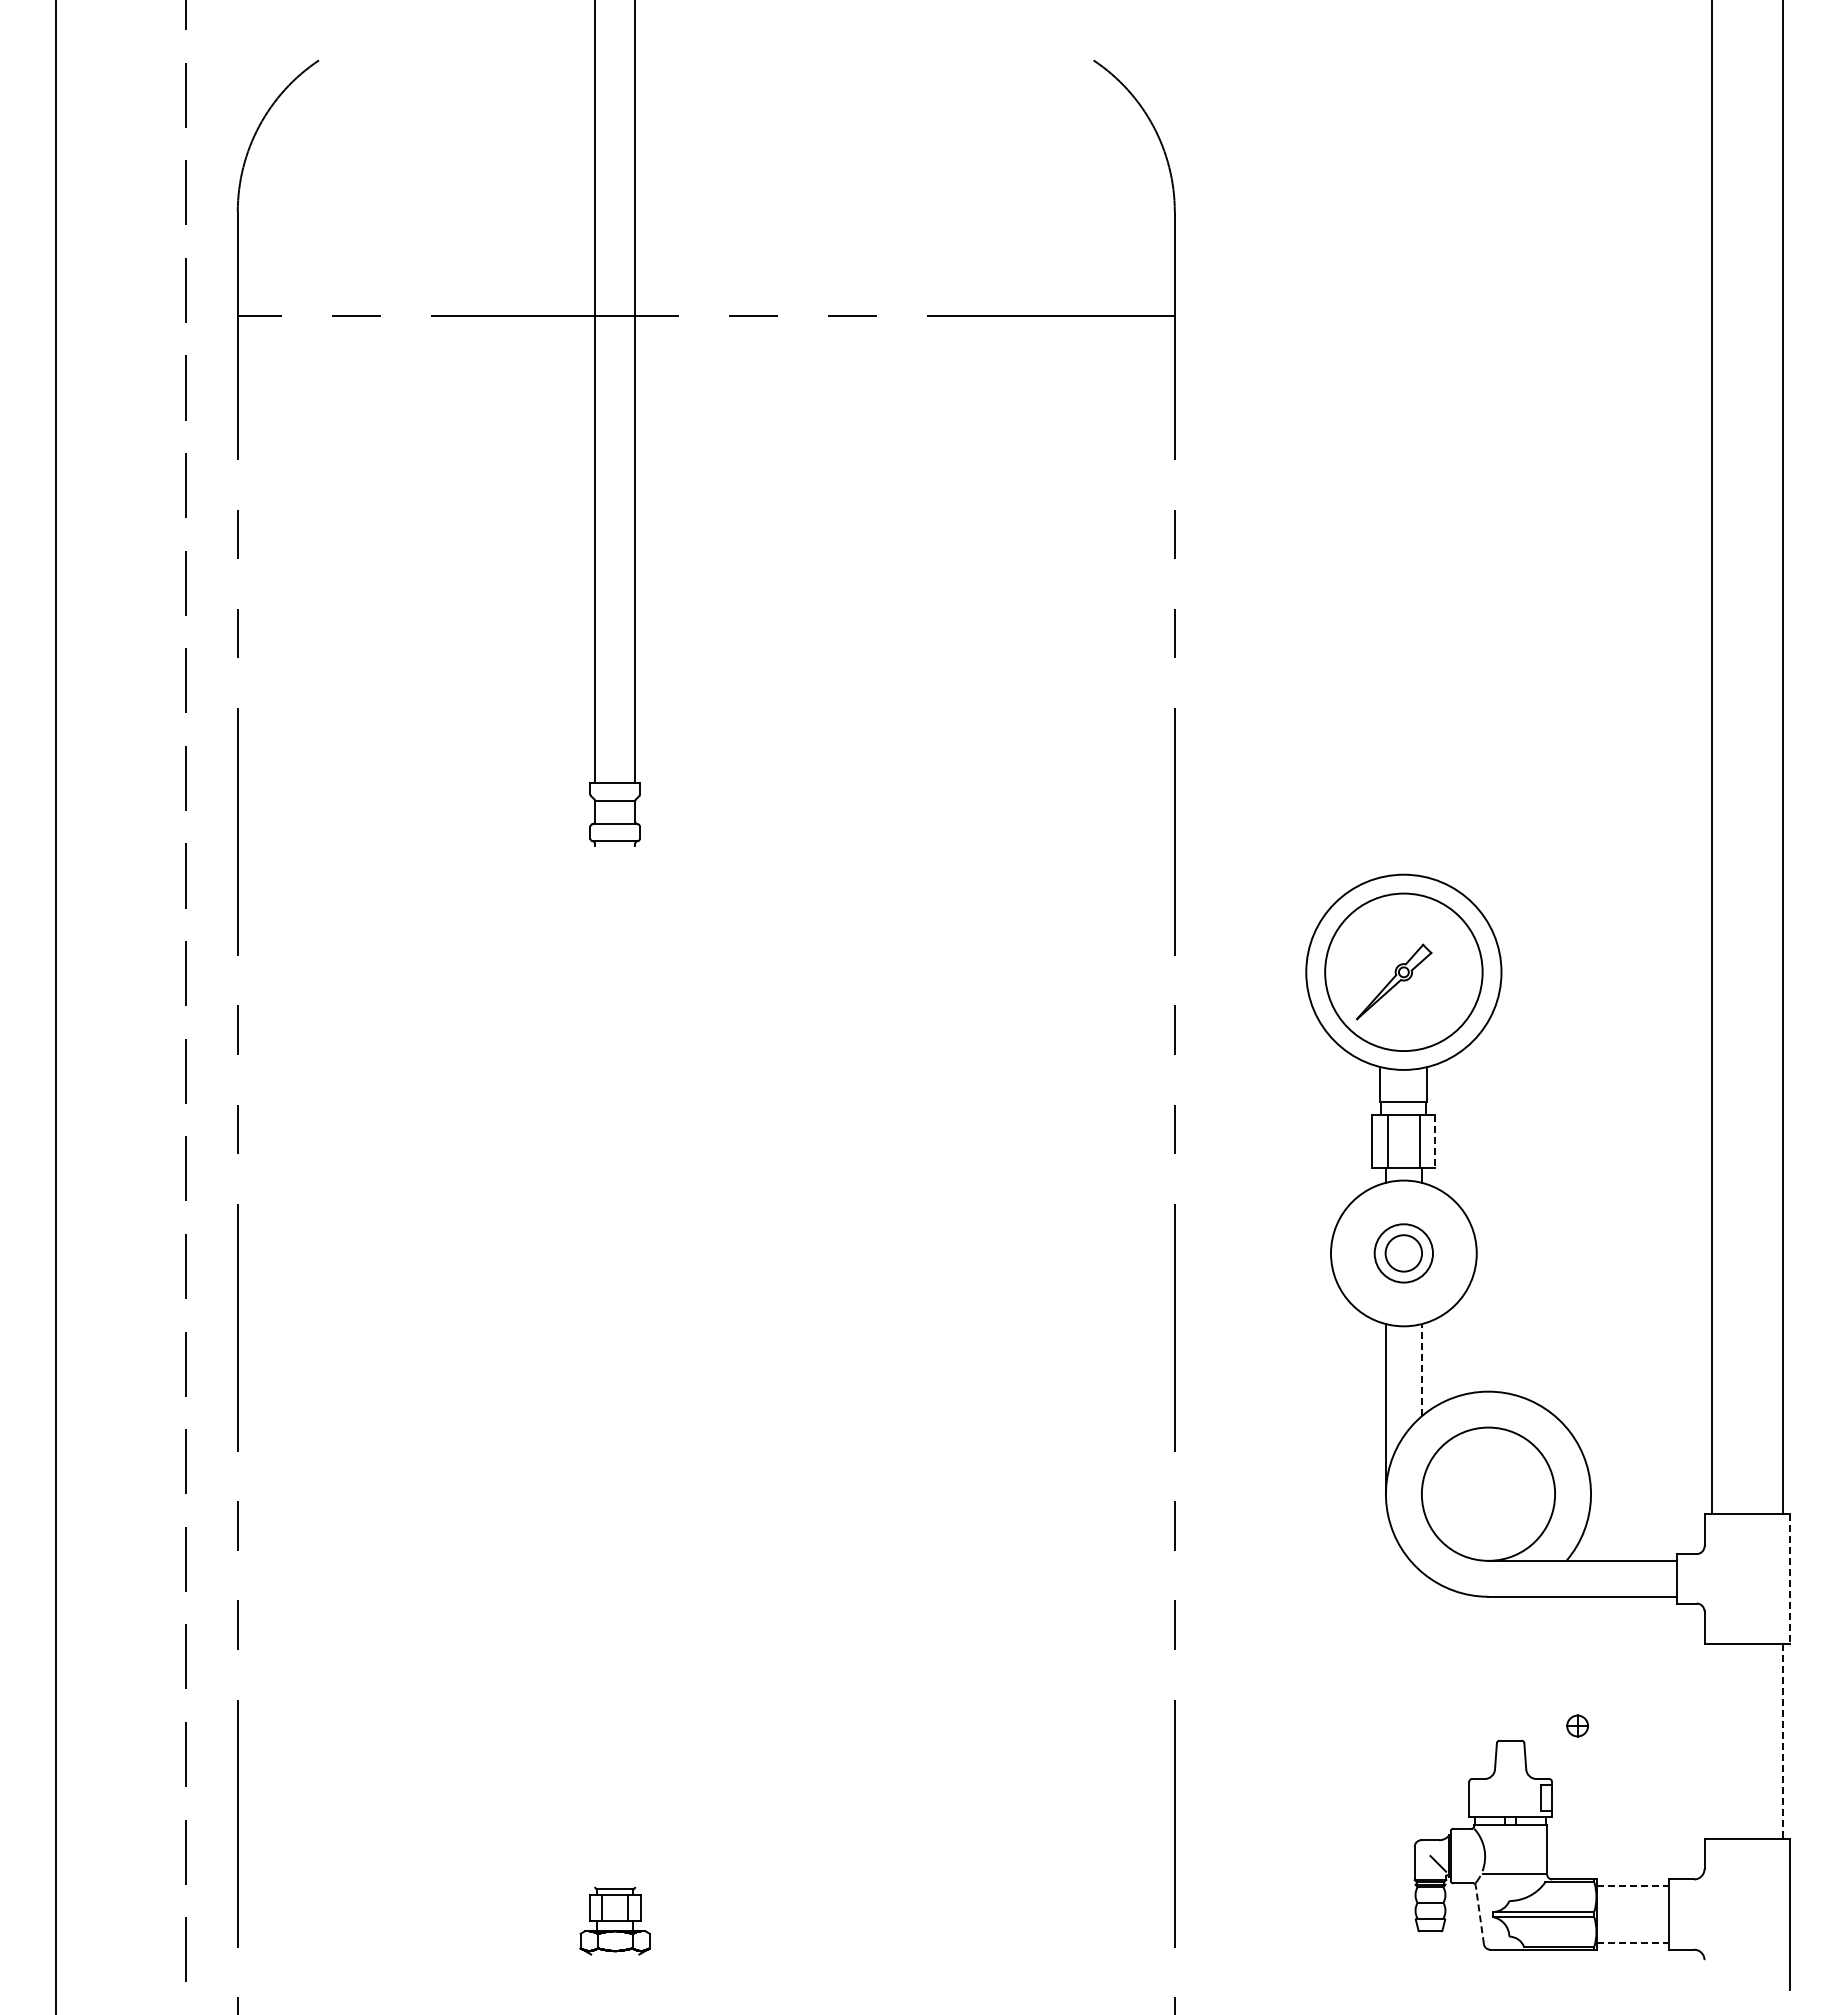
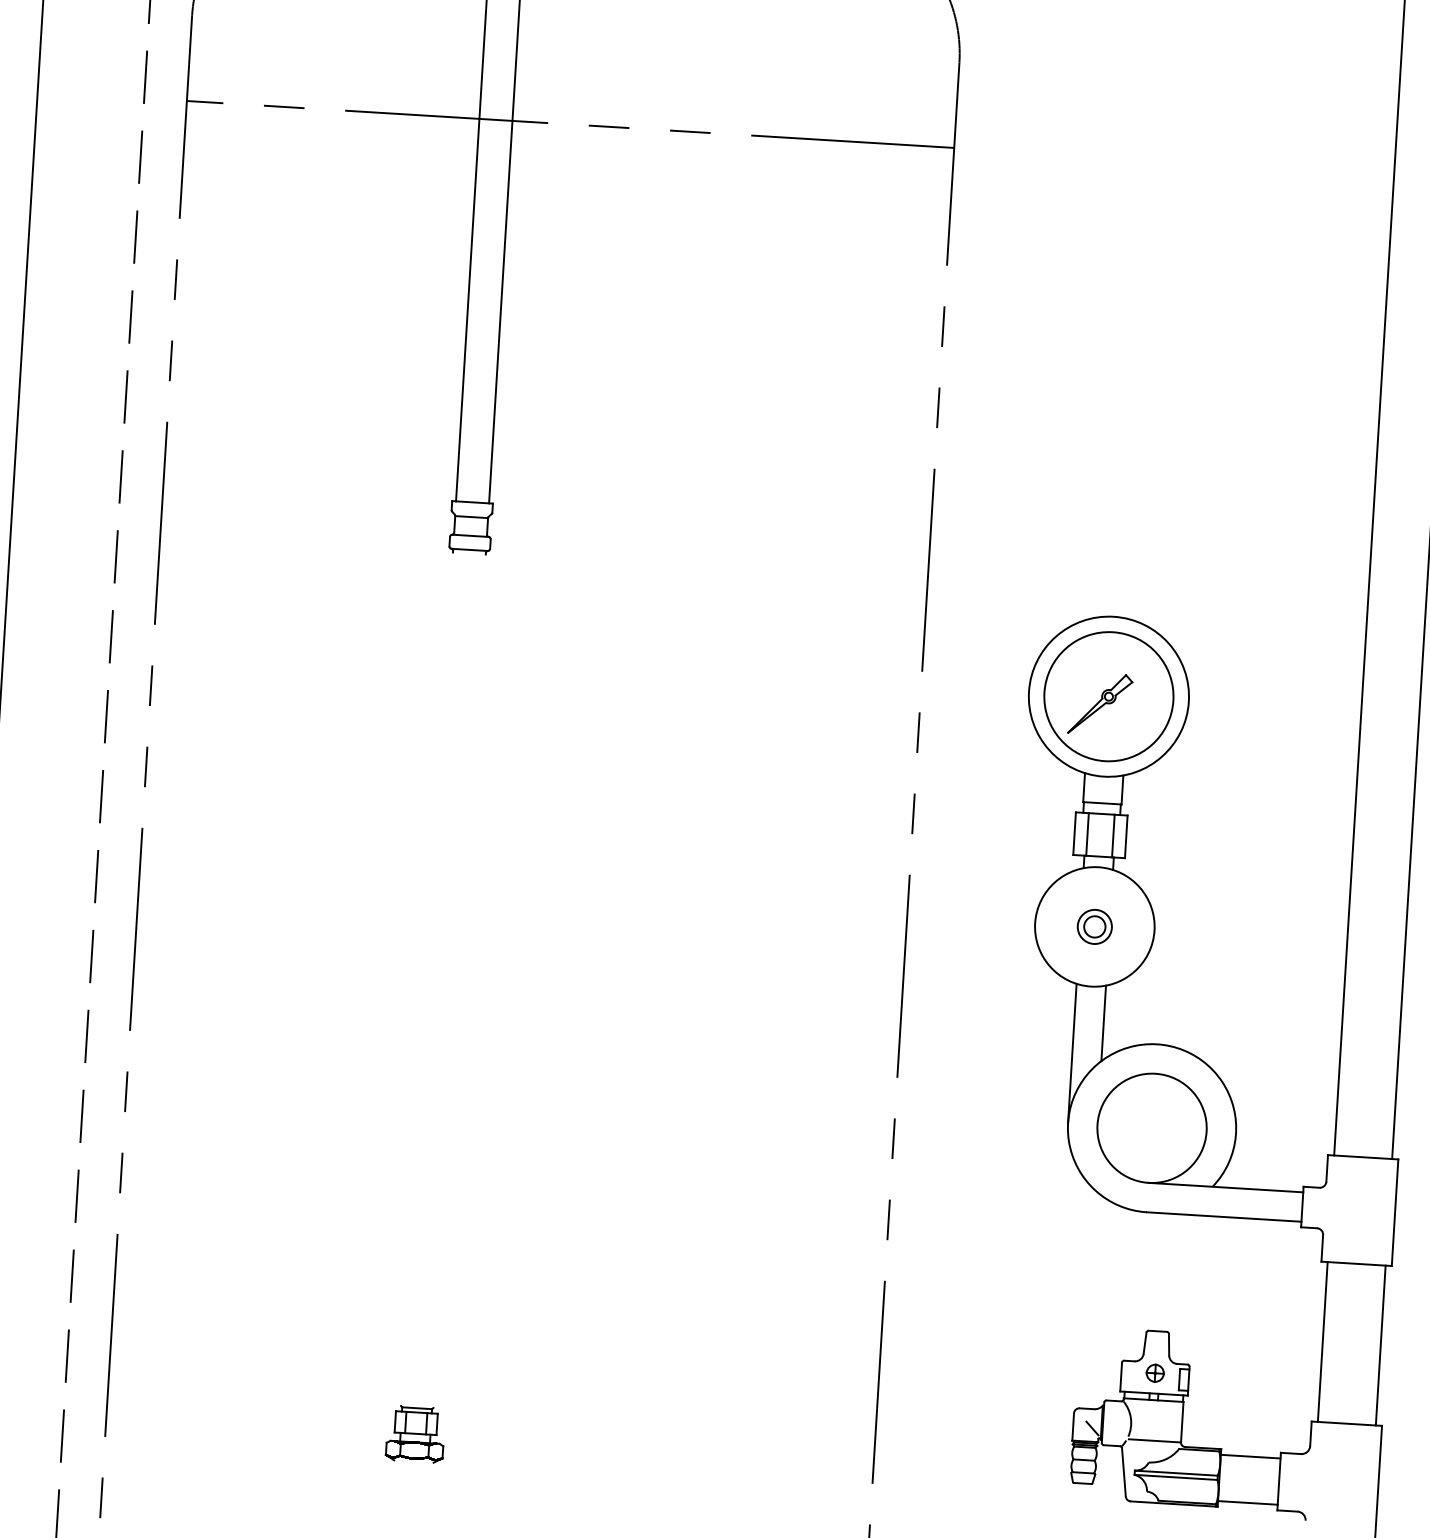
line: (1435, 1142) -> (1126, 837), dashed -> solid
part: (1403, 1253) -> (1094, 926), size x0.71
line: (1421, 1369) -> (1103, 1022), dashed -> solid
line: (1790, 1579) -> (1395, 1213), dashed -> solid
part: (1577, 1725) -> (1155, 1372), moved
line: (1712, 1741) -> (1323, 1342), added
line: (1782, 1741) -> (1380, 1345), dashed -> solid
line: (1633, 1886) -> (1251, 1456), dashed -> solid
line: (1479, 1914) -> (1123, 1472), dashed -> solid
line: (1633, 1942) -> (1248, 1502), dashed -> solid

